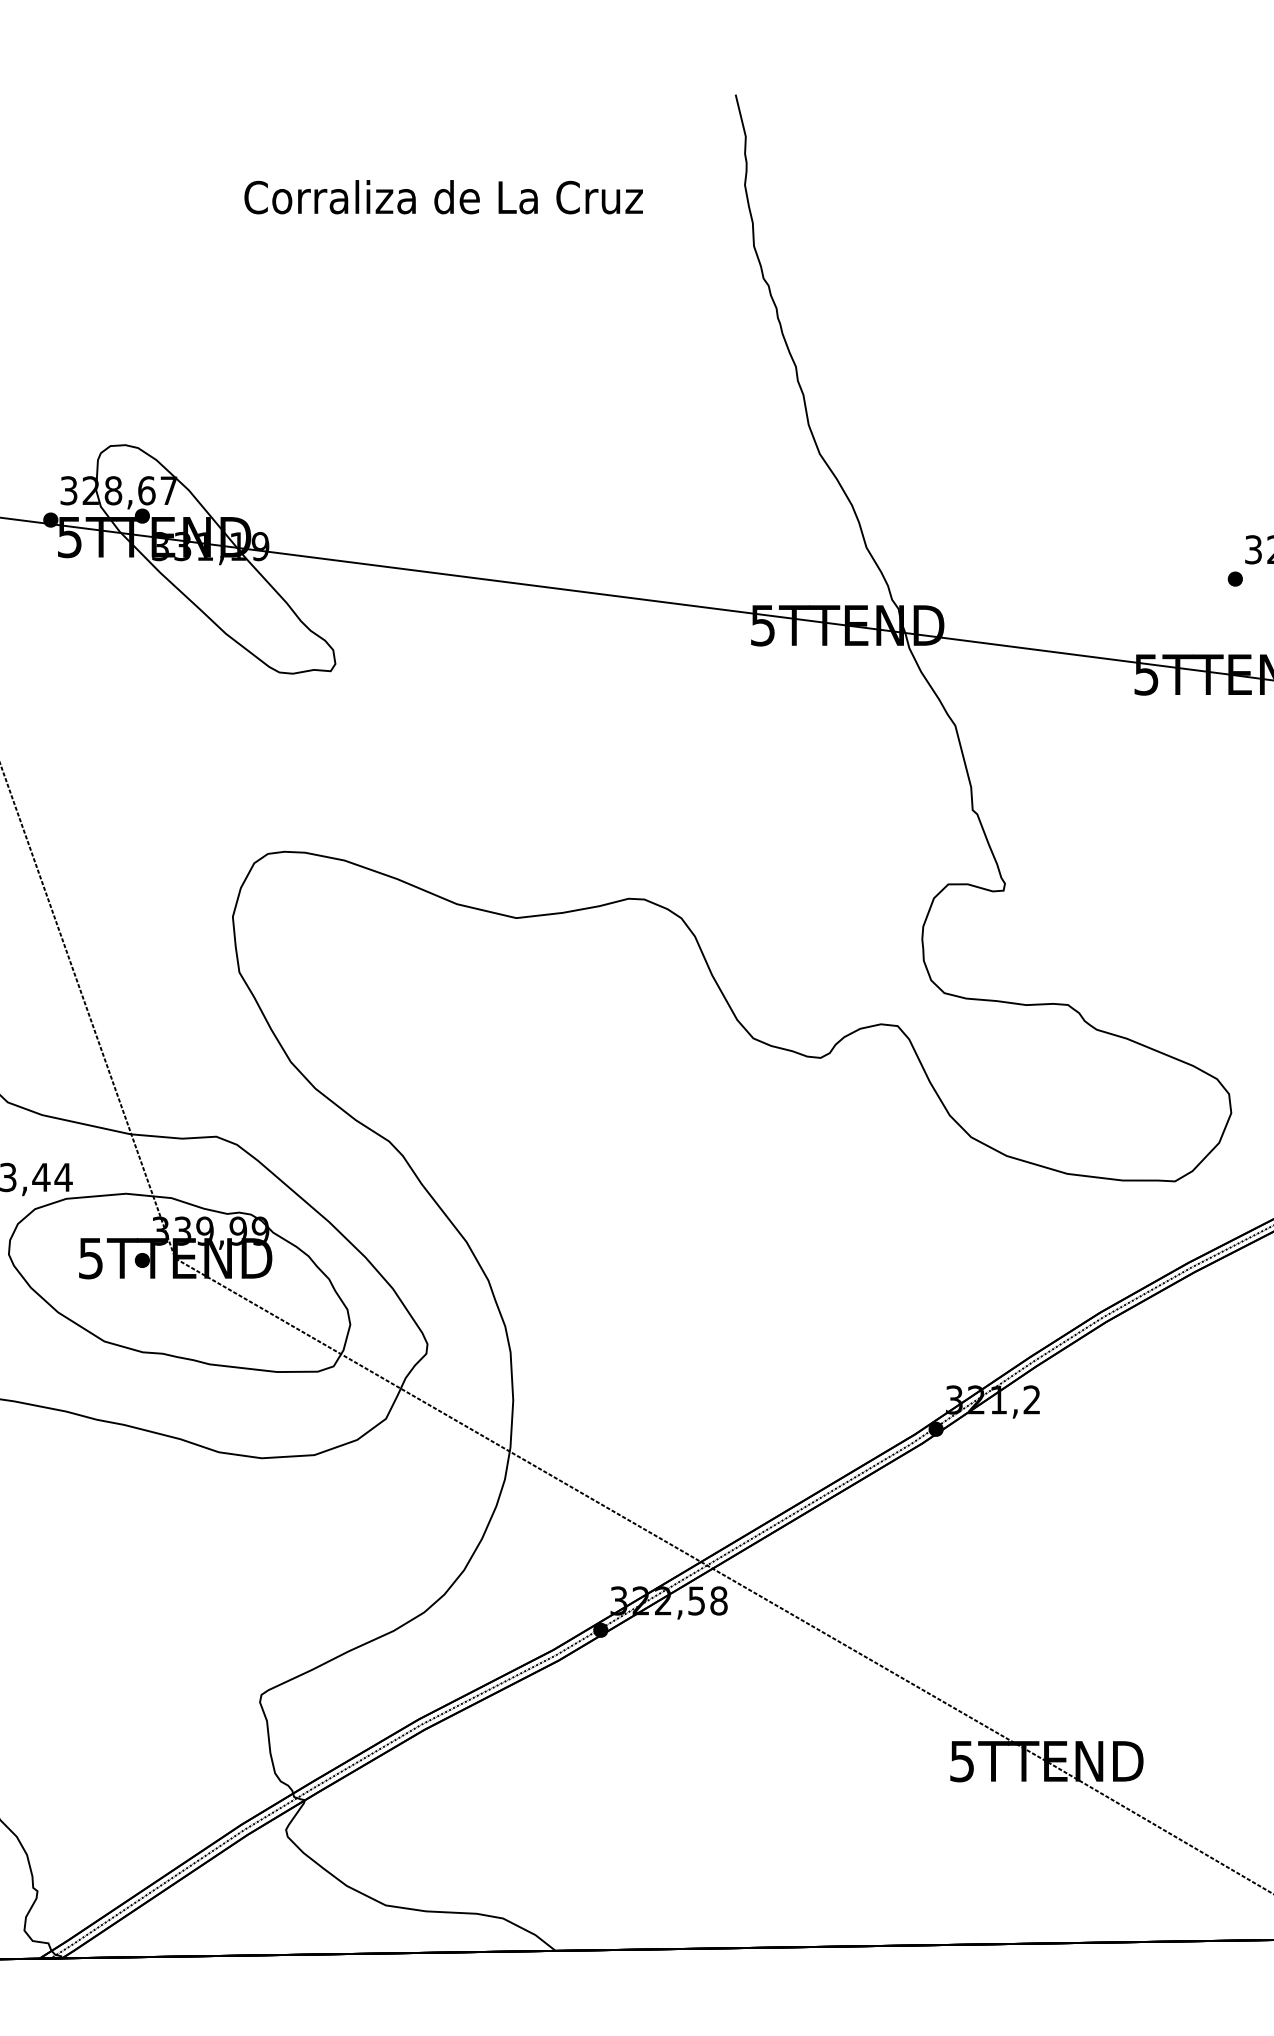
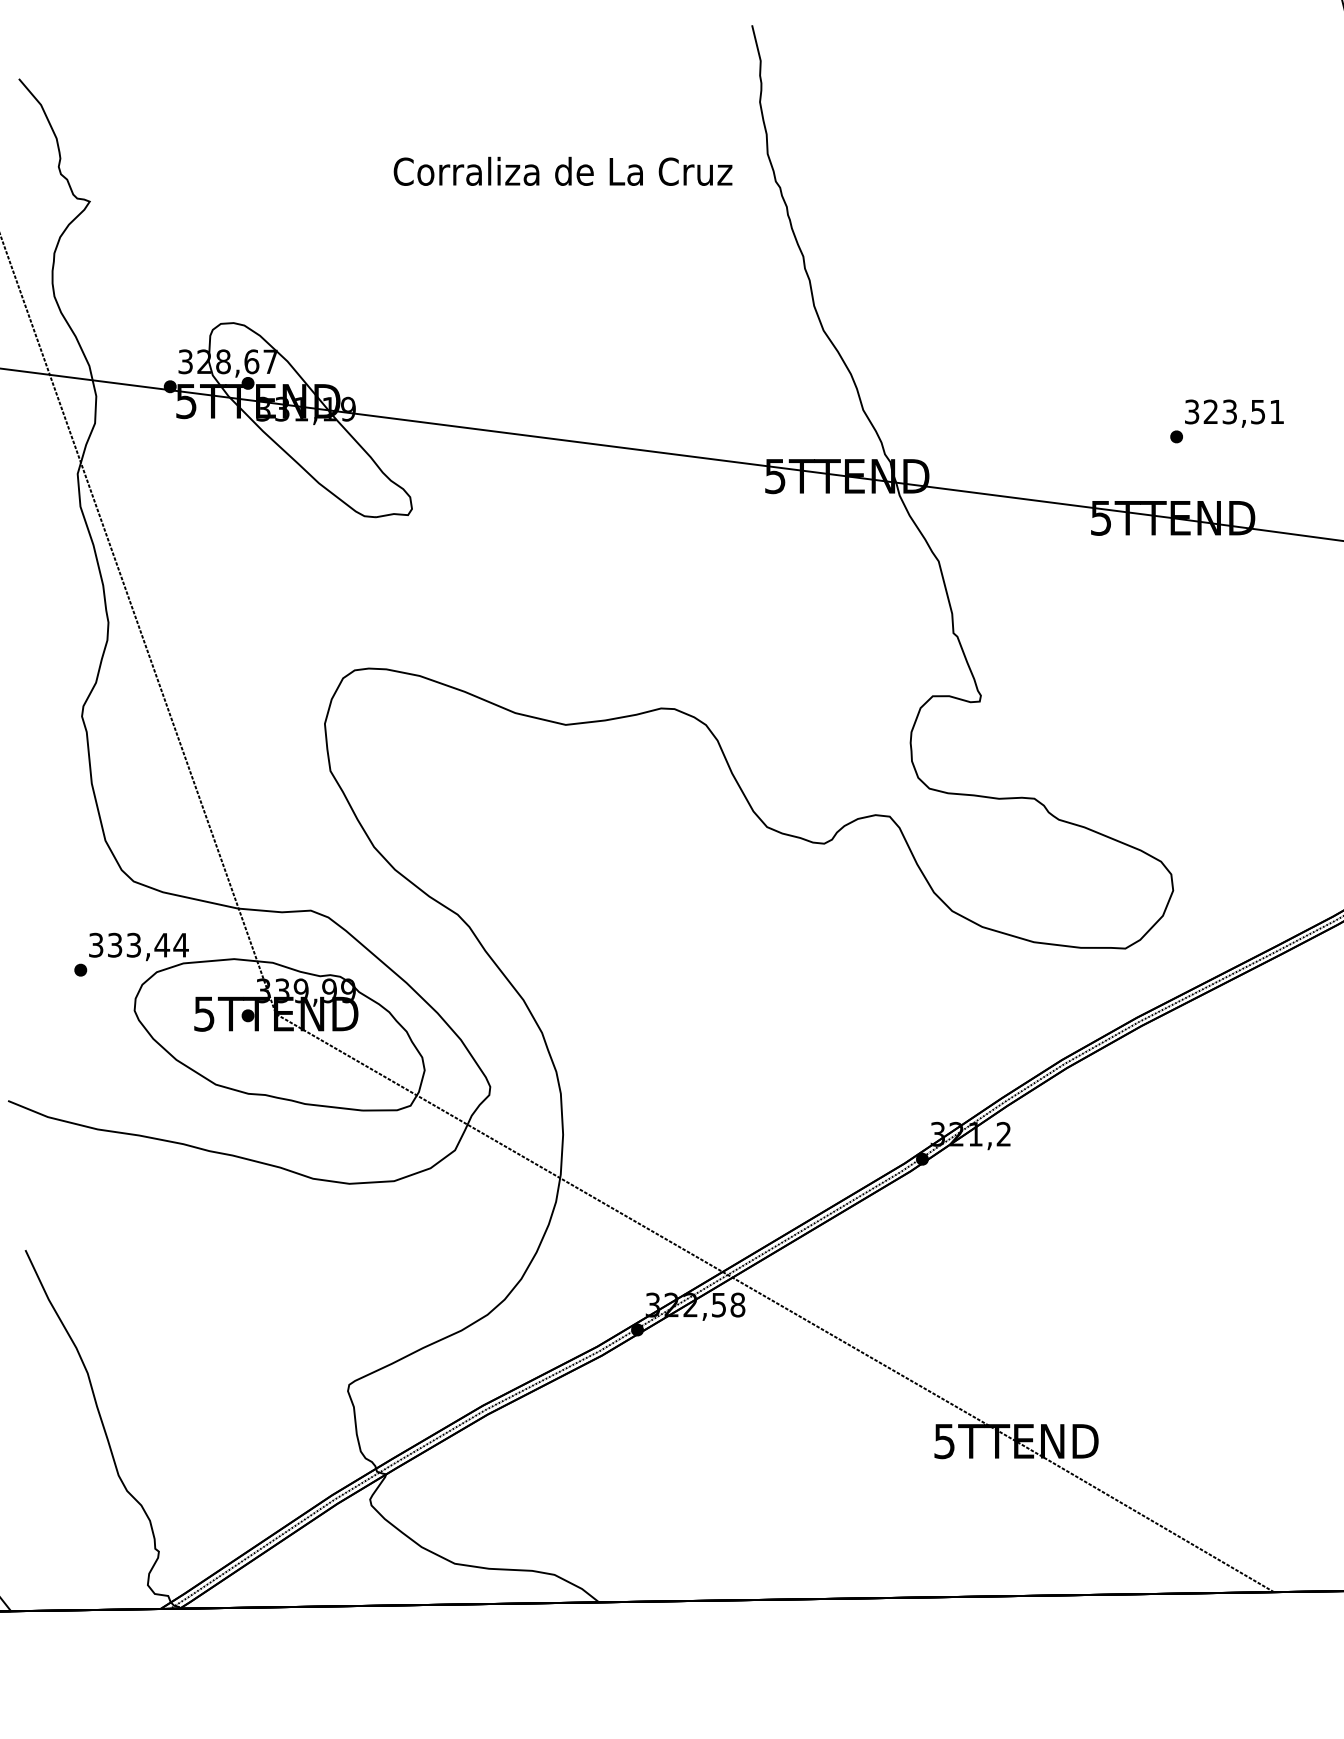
text: (443, 196) -> (562, 170), moved

